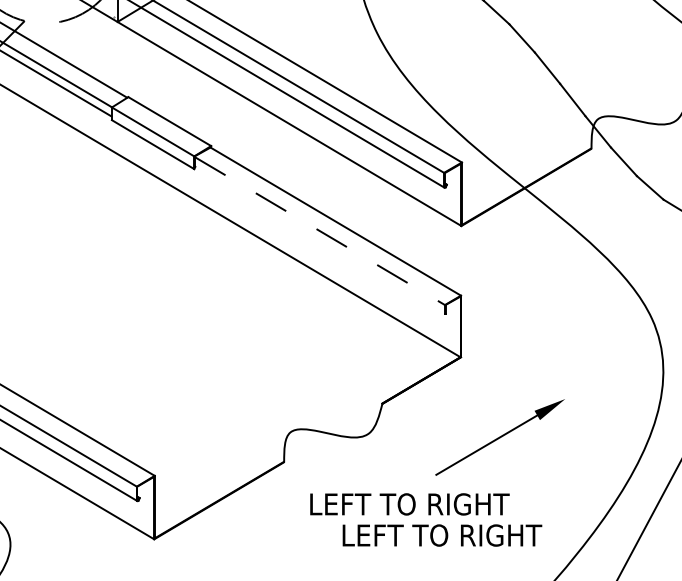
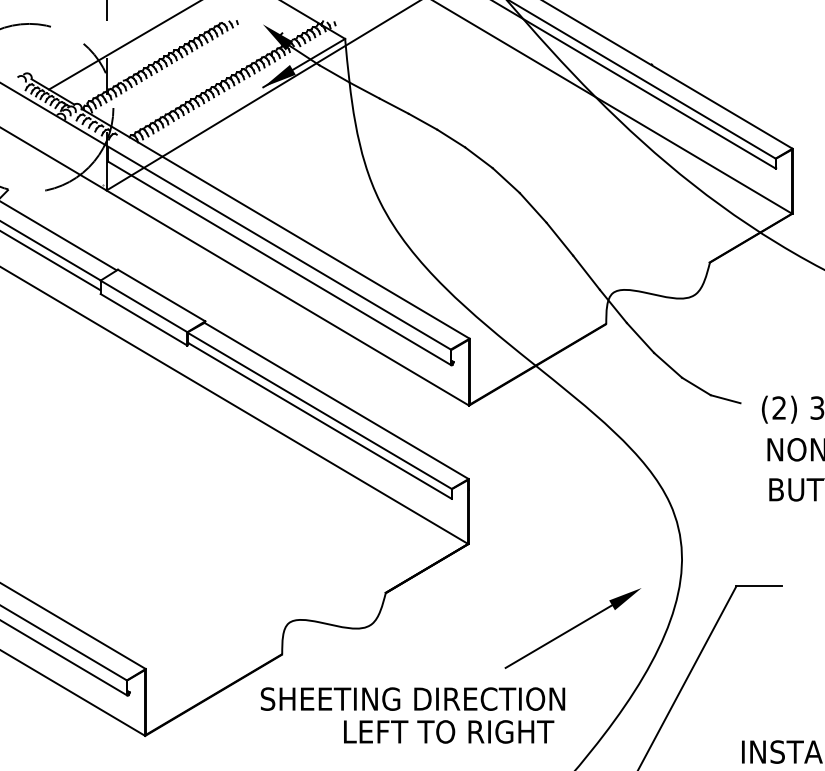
line: (320, 231) -> (320, 411), dashed -> solid
line: (319, 240) -> (319, 420), added
part: (499, 437) -> (572, 628), moved
text: (407, 503) -> (412, 698), LEFT TO RIGHT -> SHEETING DIRECTION

